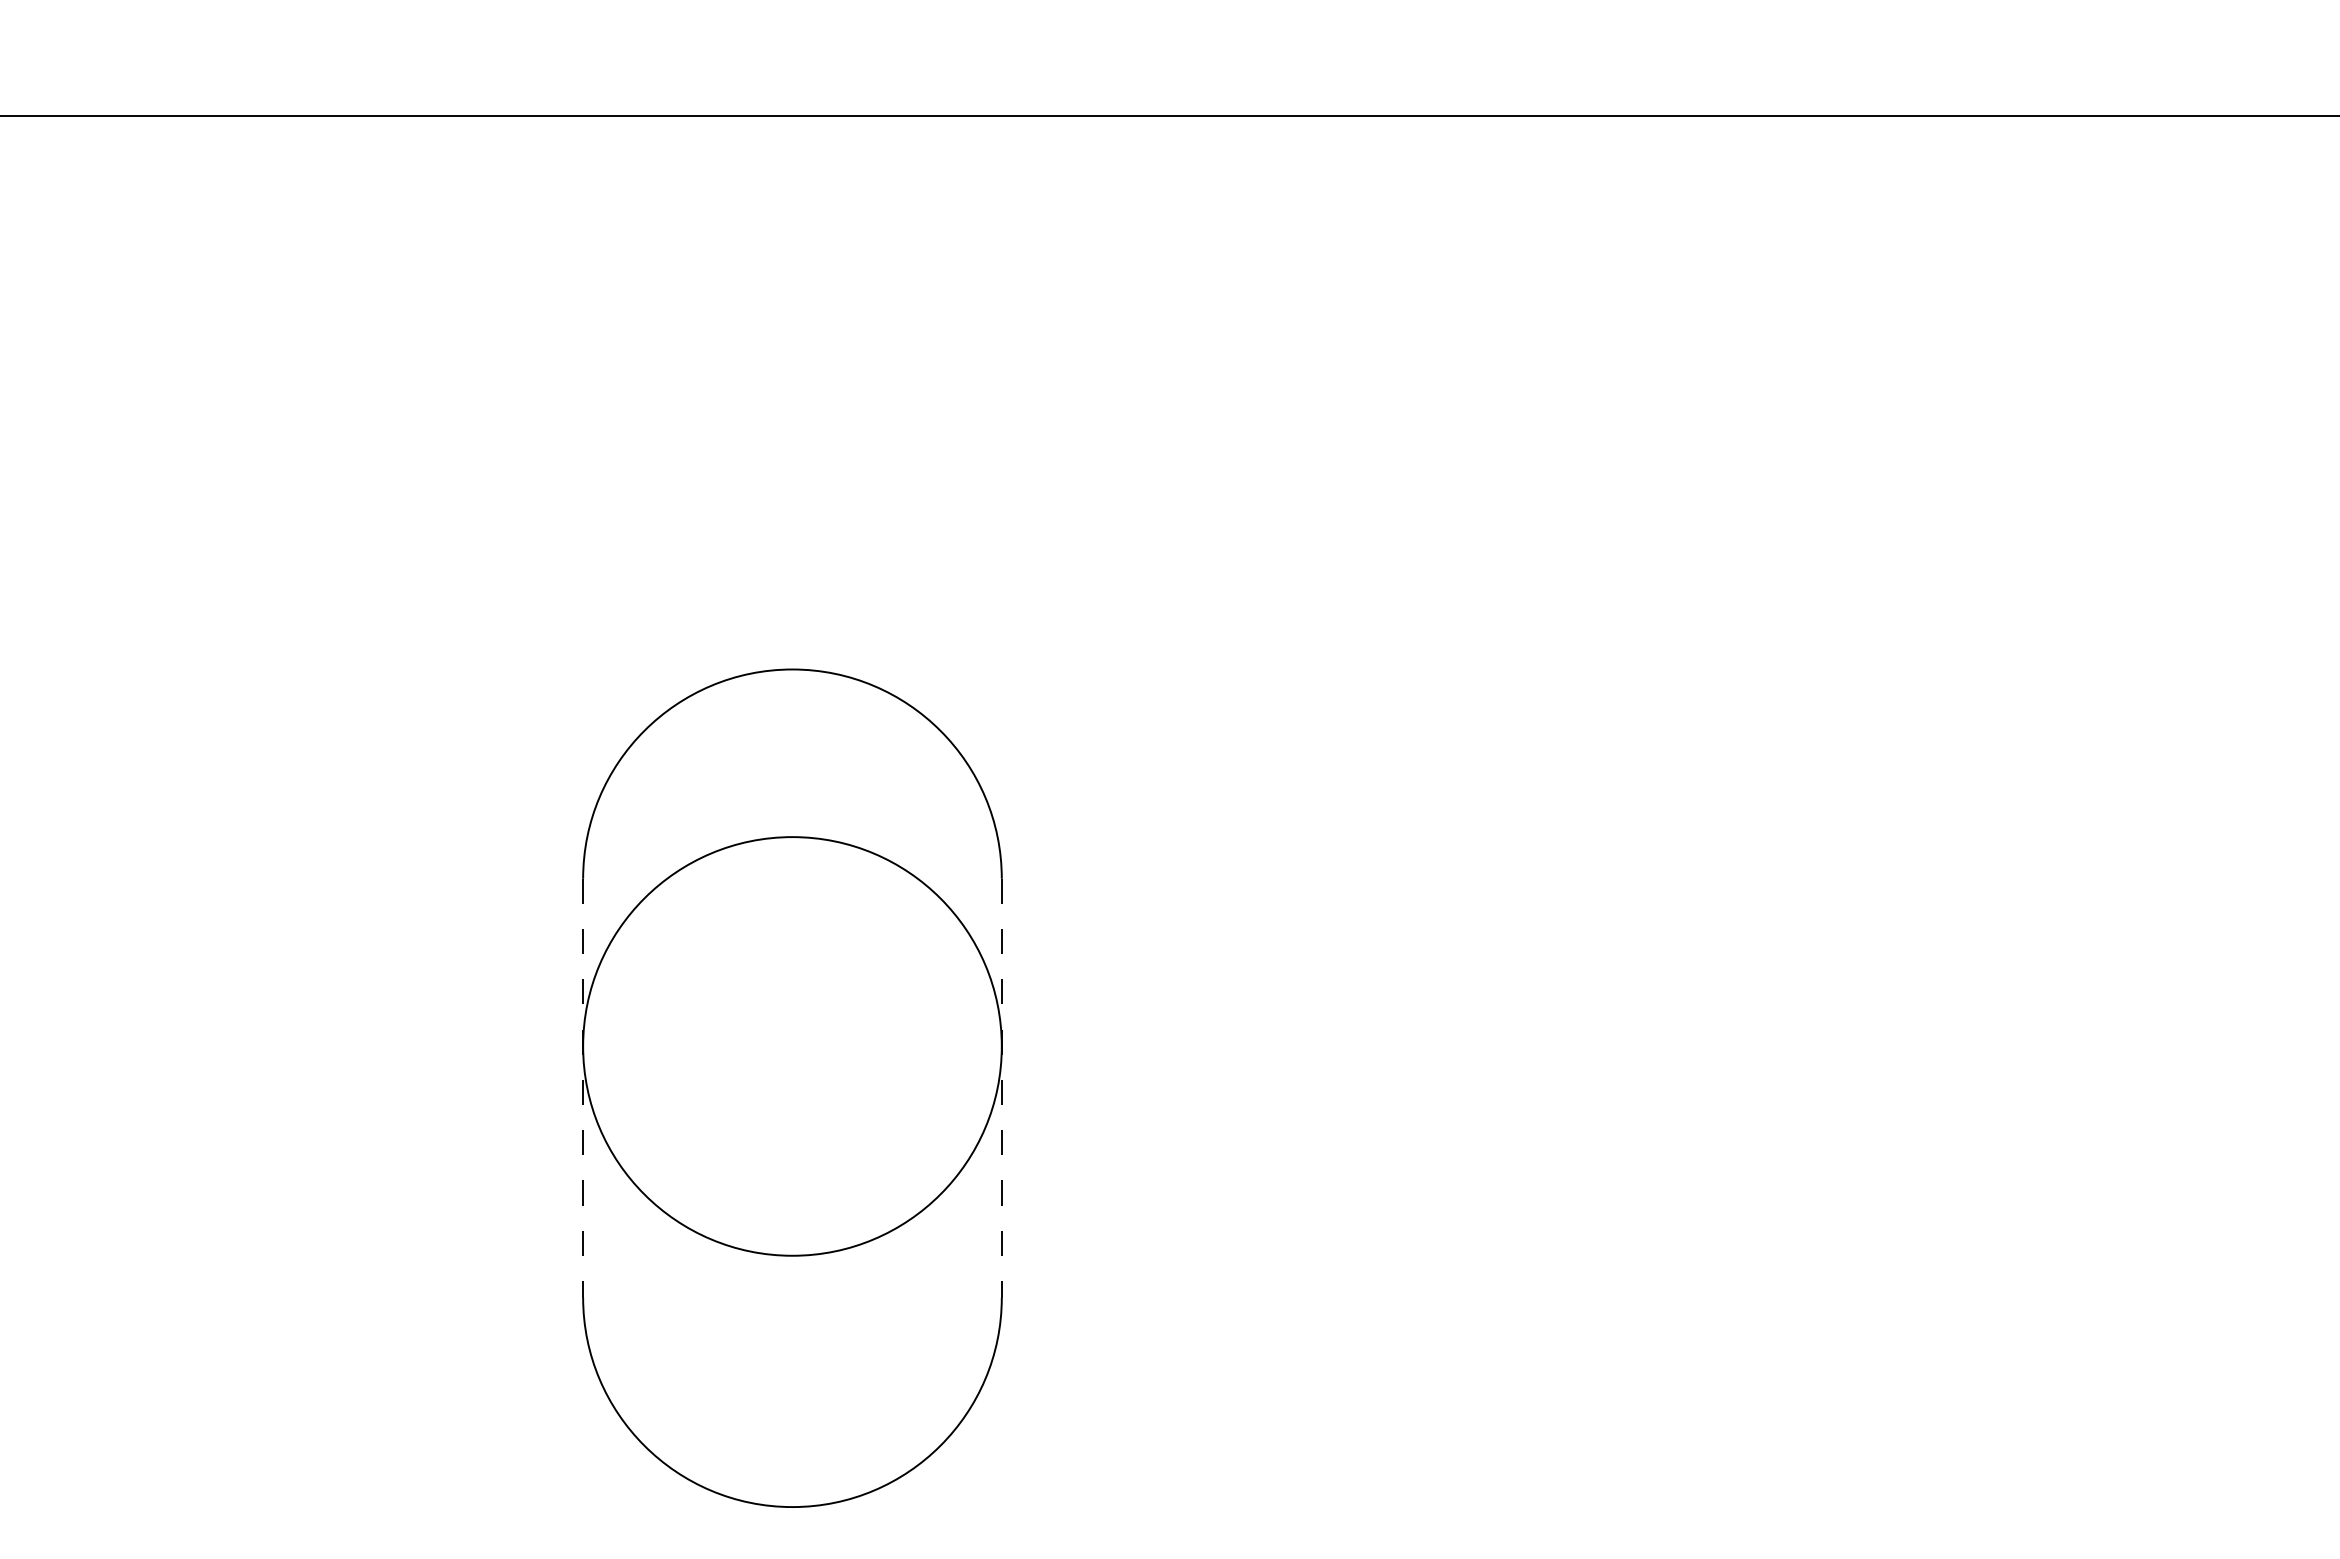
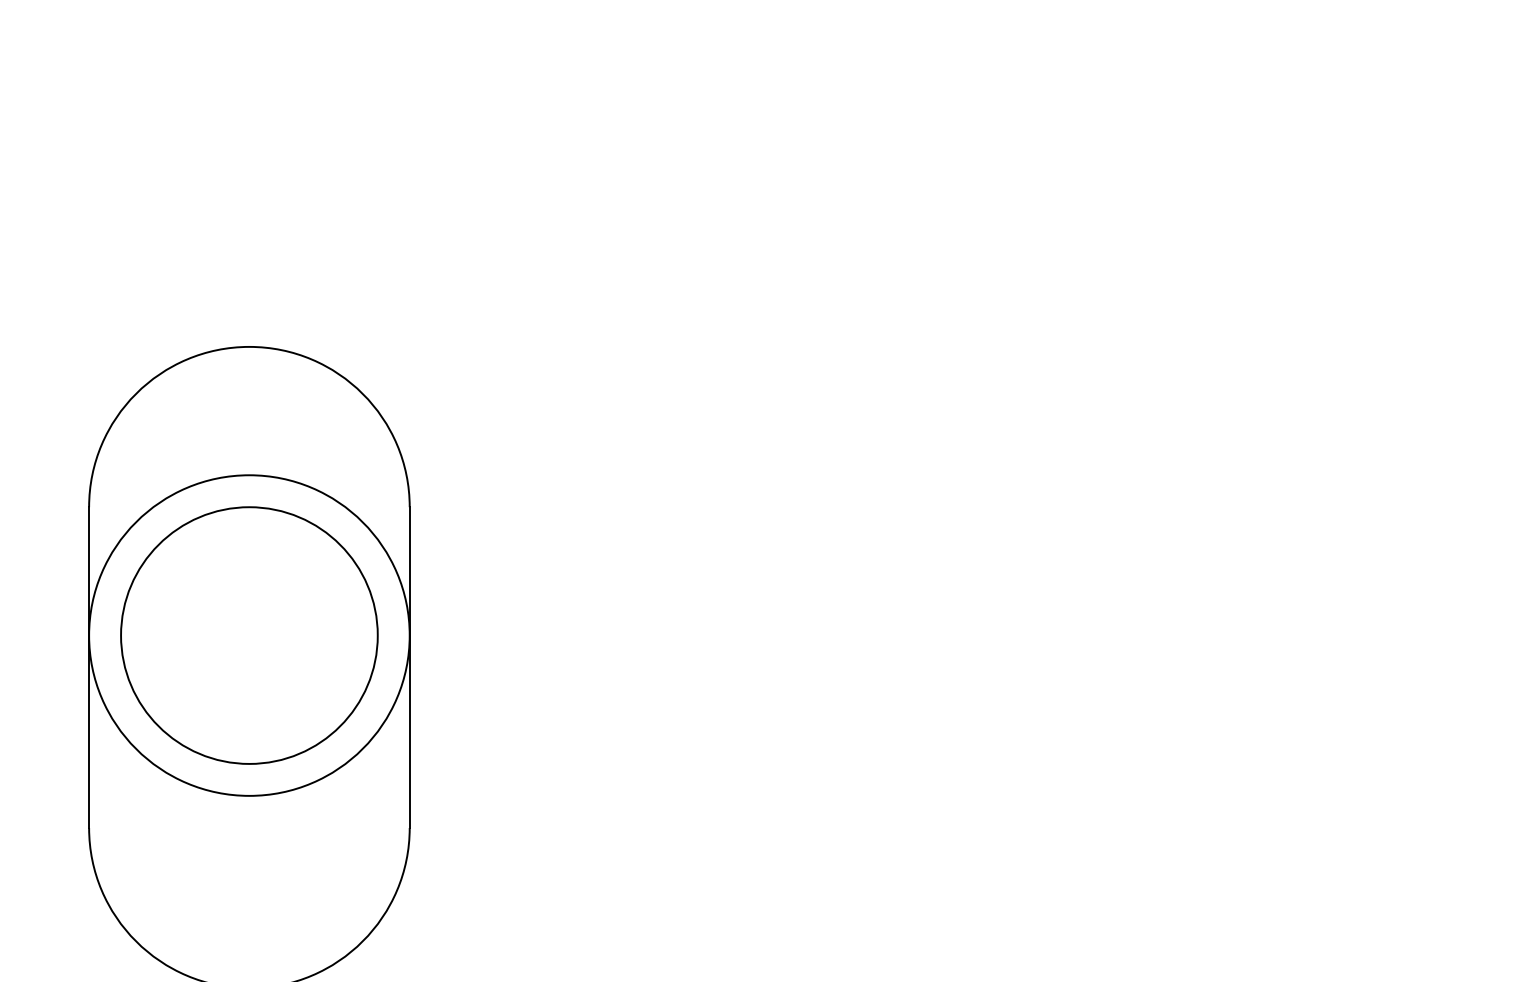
circle: (792, 1045) -> (249, 634), added
line: (583, 1088) -> (89, 667), dashed -> solid
line: (1001, 1088) -> (409, 667), dashed -> solid

